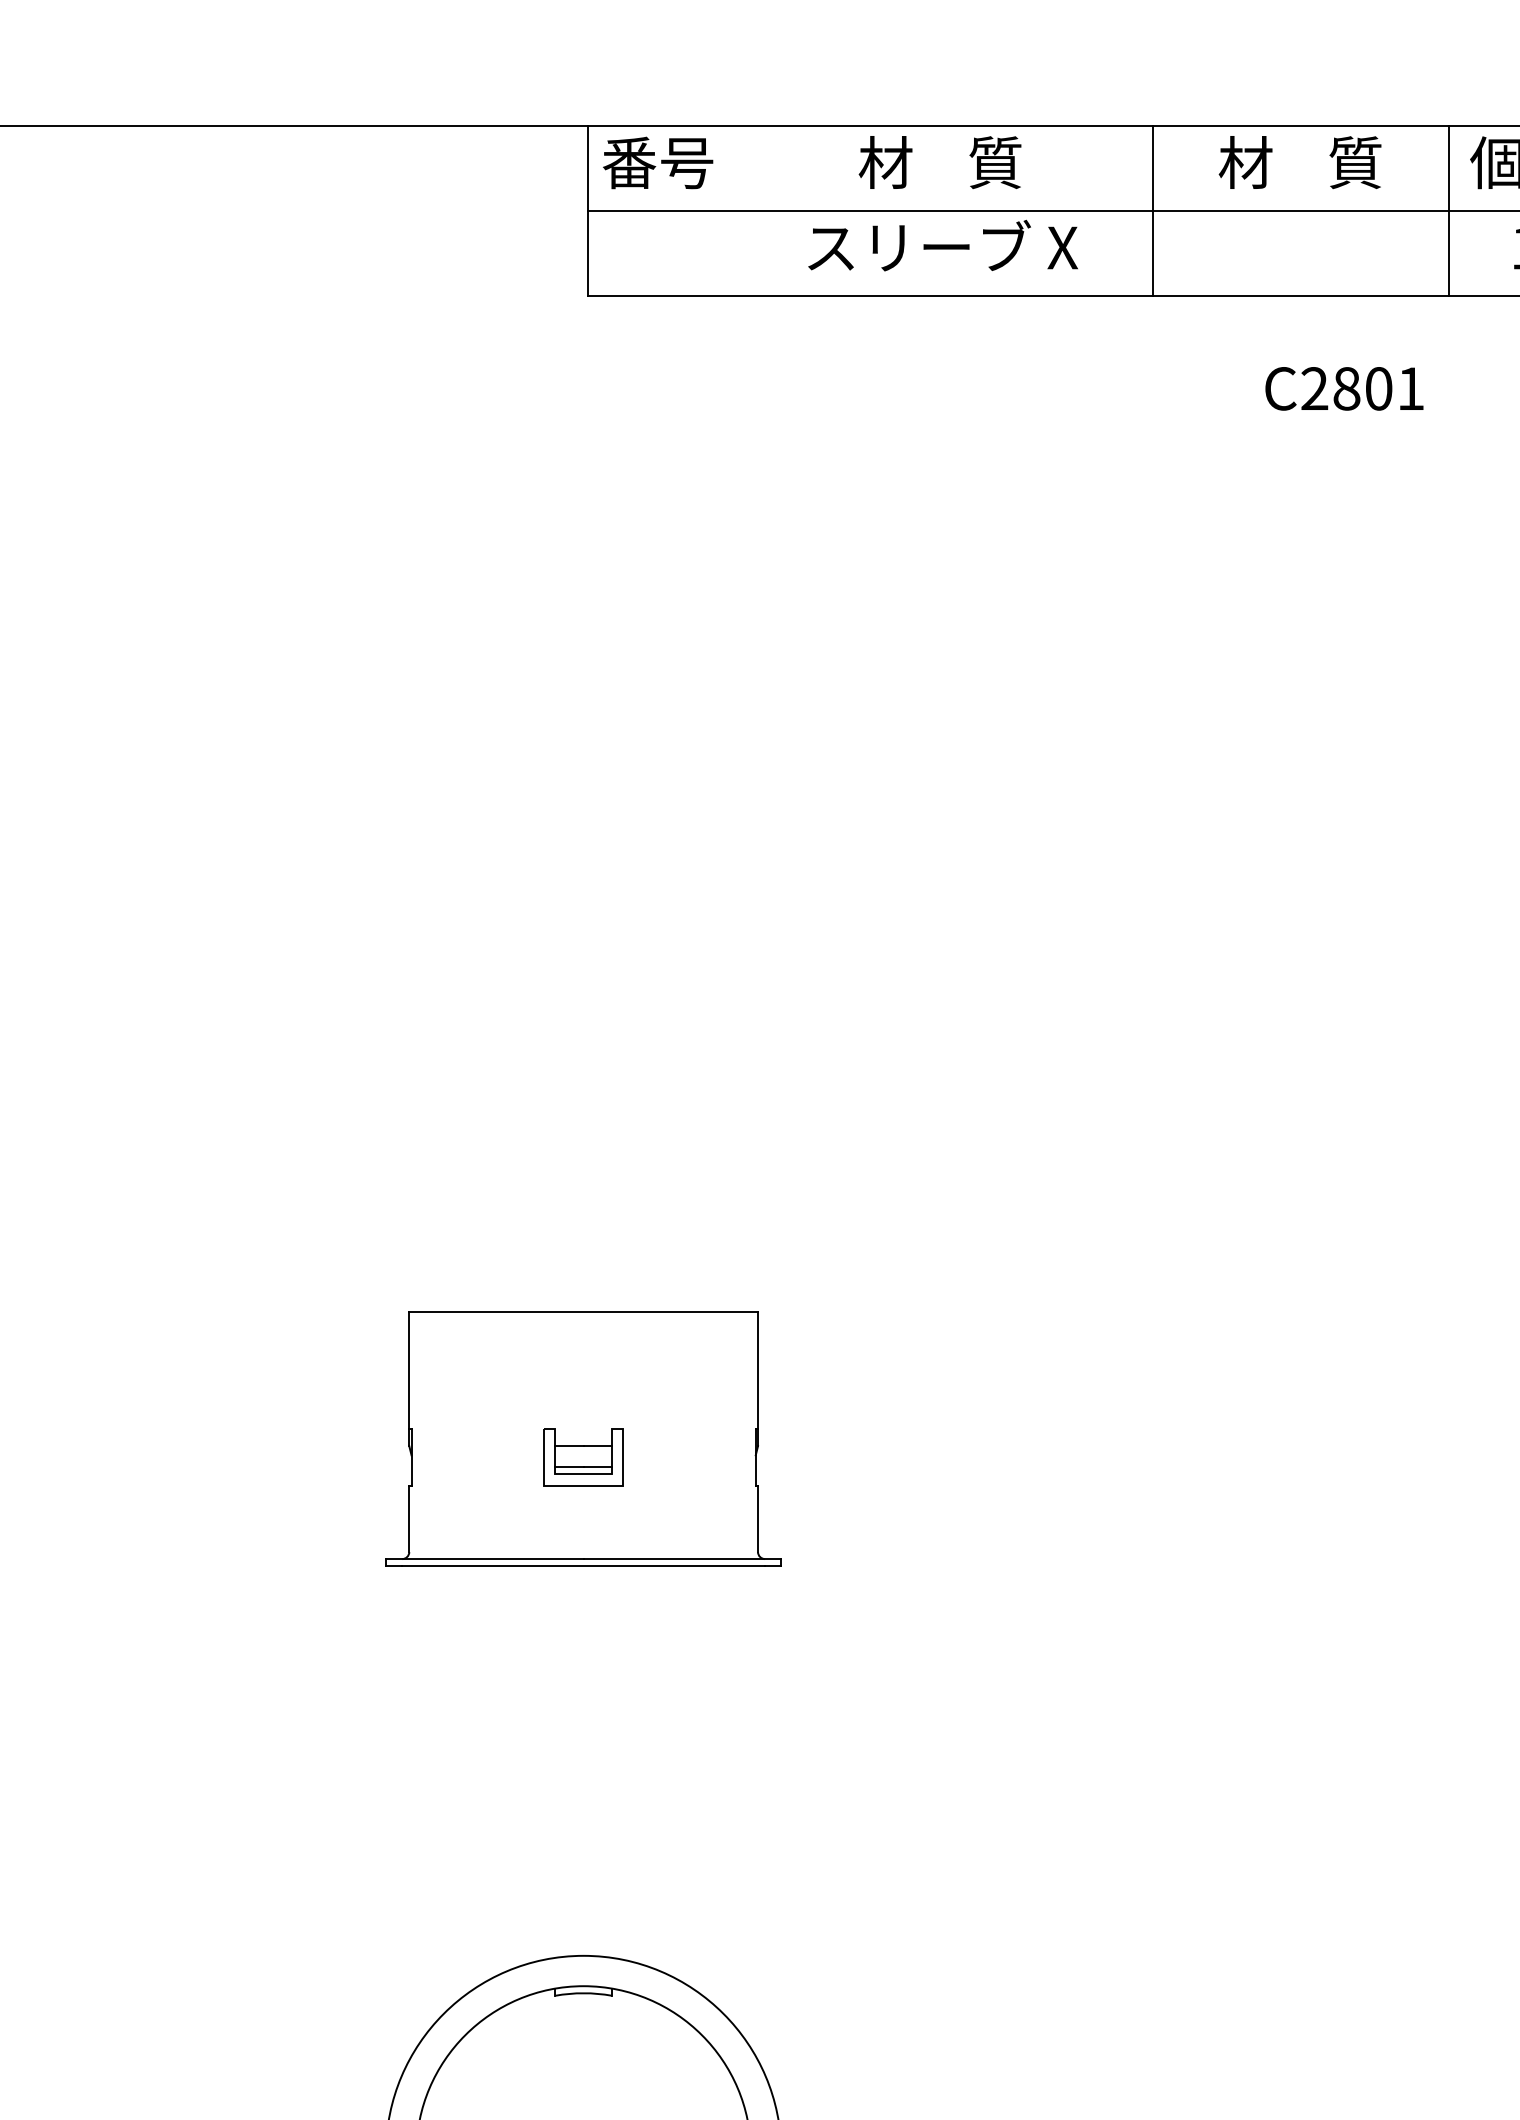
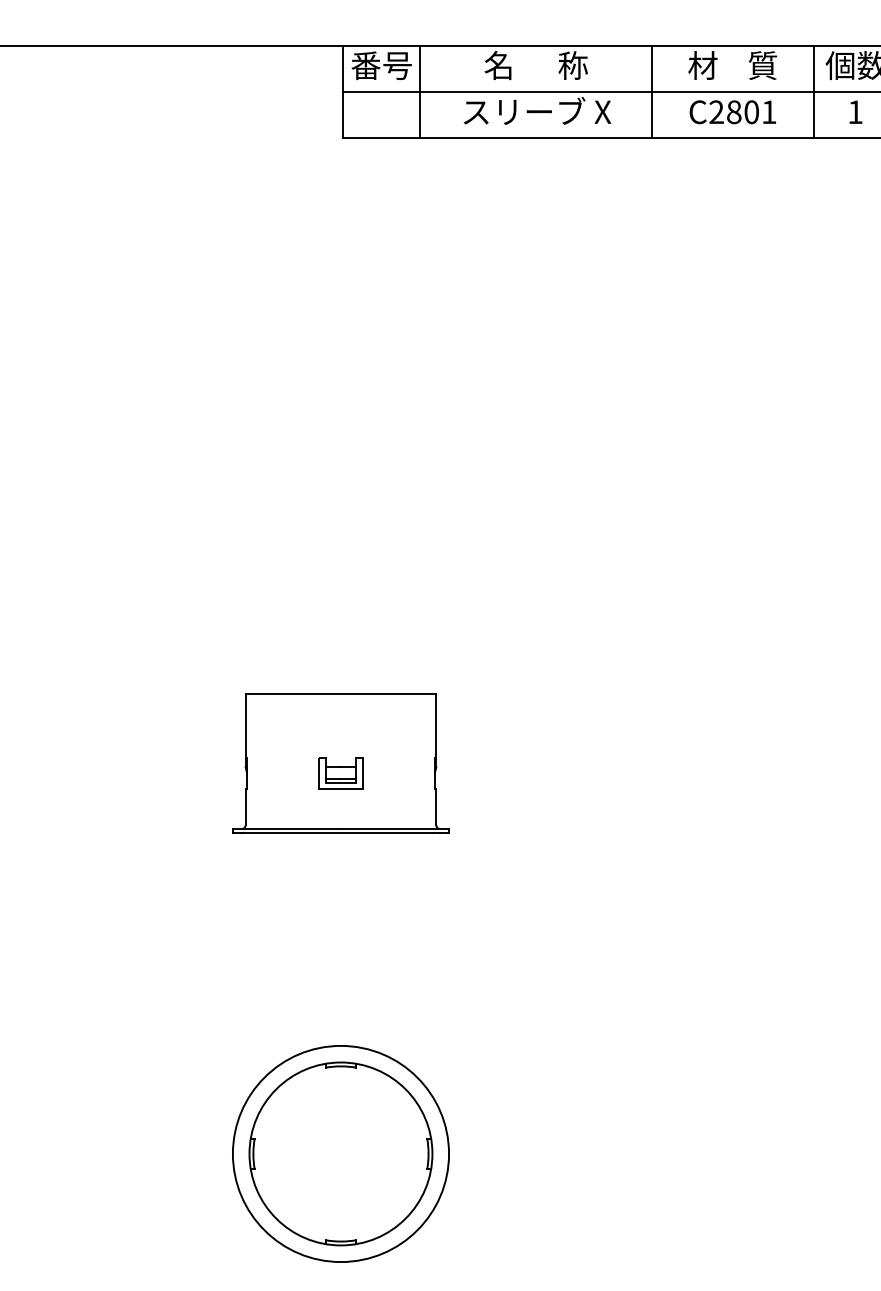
text: (939, 162) -> (535, 65), 材    質 -> 名      称
line: (729, 210) -> (420, 91), added
text: (1343, 389) -> (732, 112), moved

